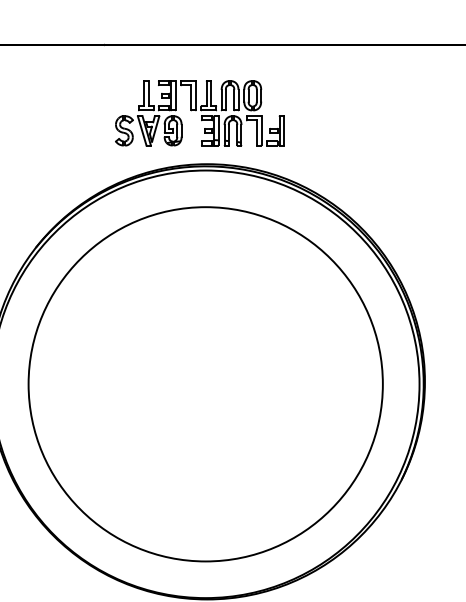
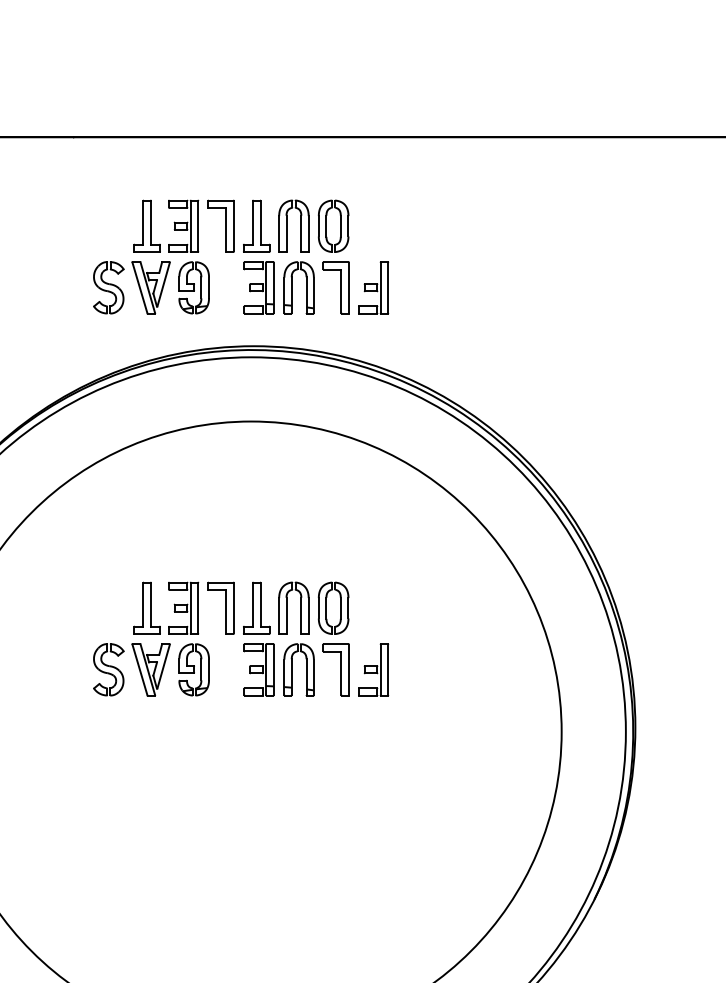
part: (199, 331) -> (240, 639), added

